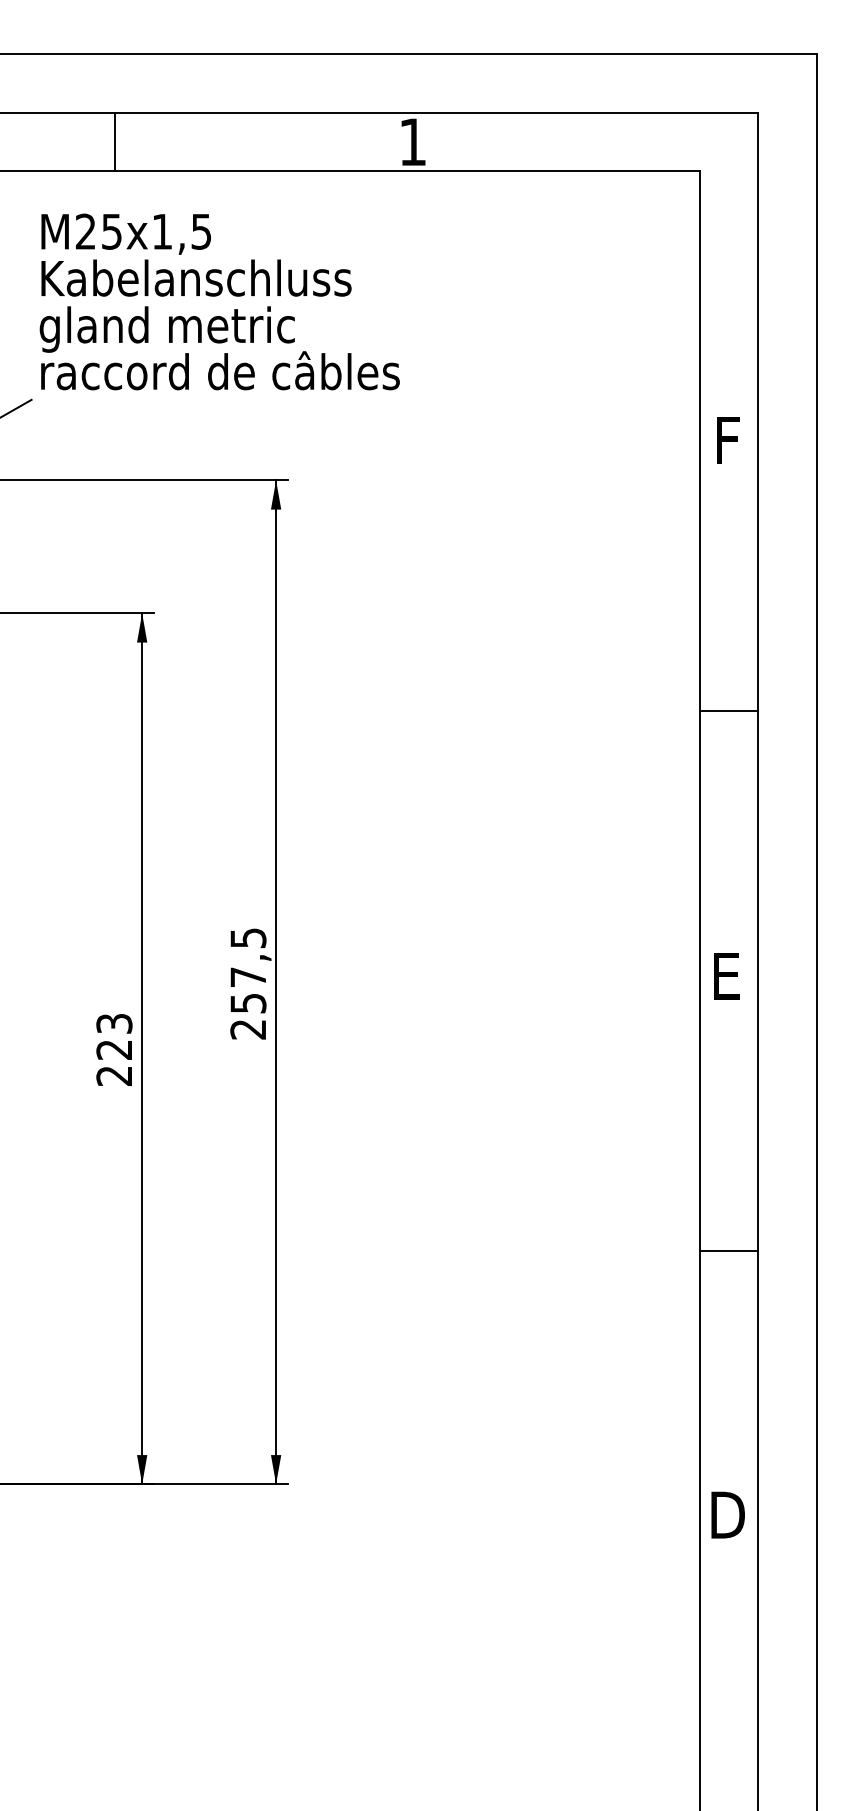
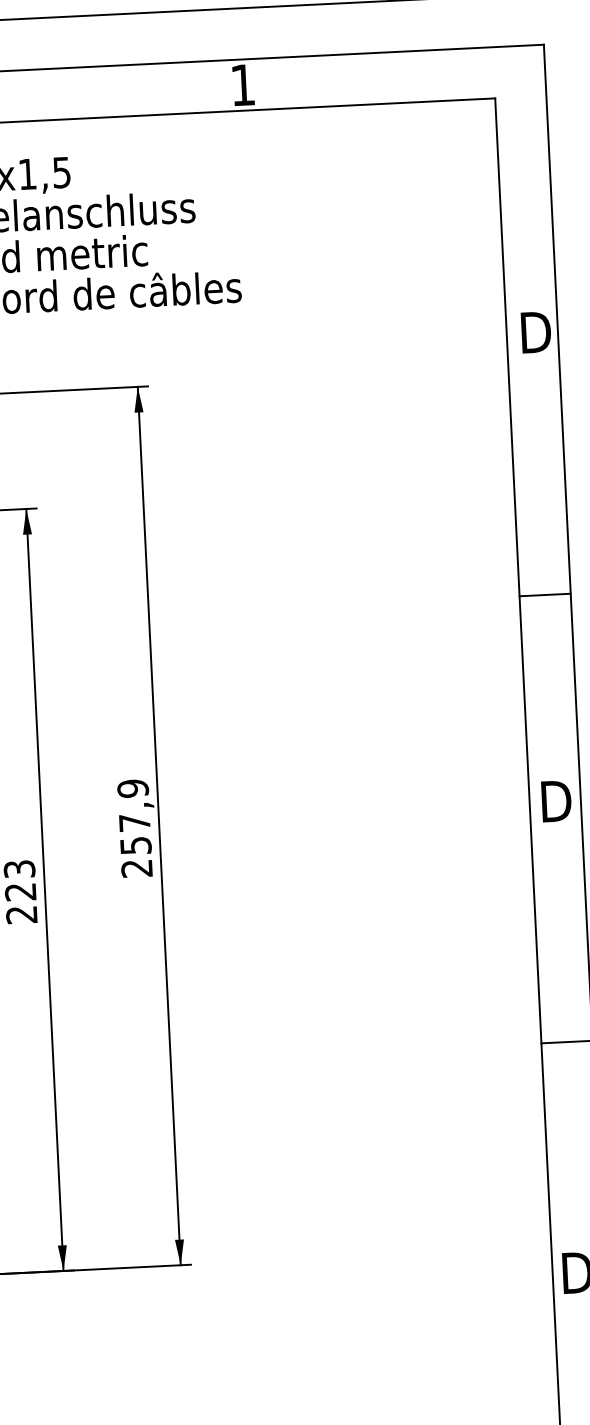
text: (733, 440) -> (536, 332), F -> D
line: (728, 711) -> (544, 595), moved
text: (248, 938) -> (133, 788), 257,5 -> 257,9
text: (730, 975) -> (556, 800), E -> D

